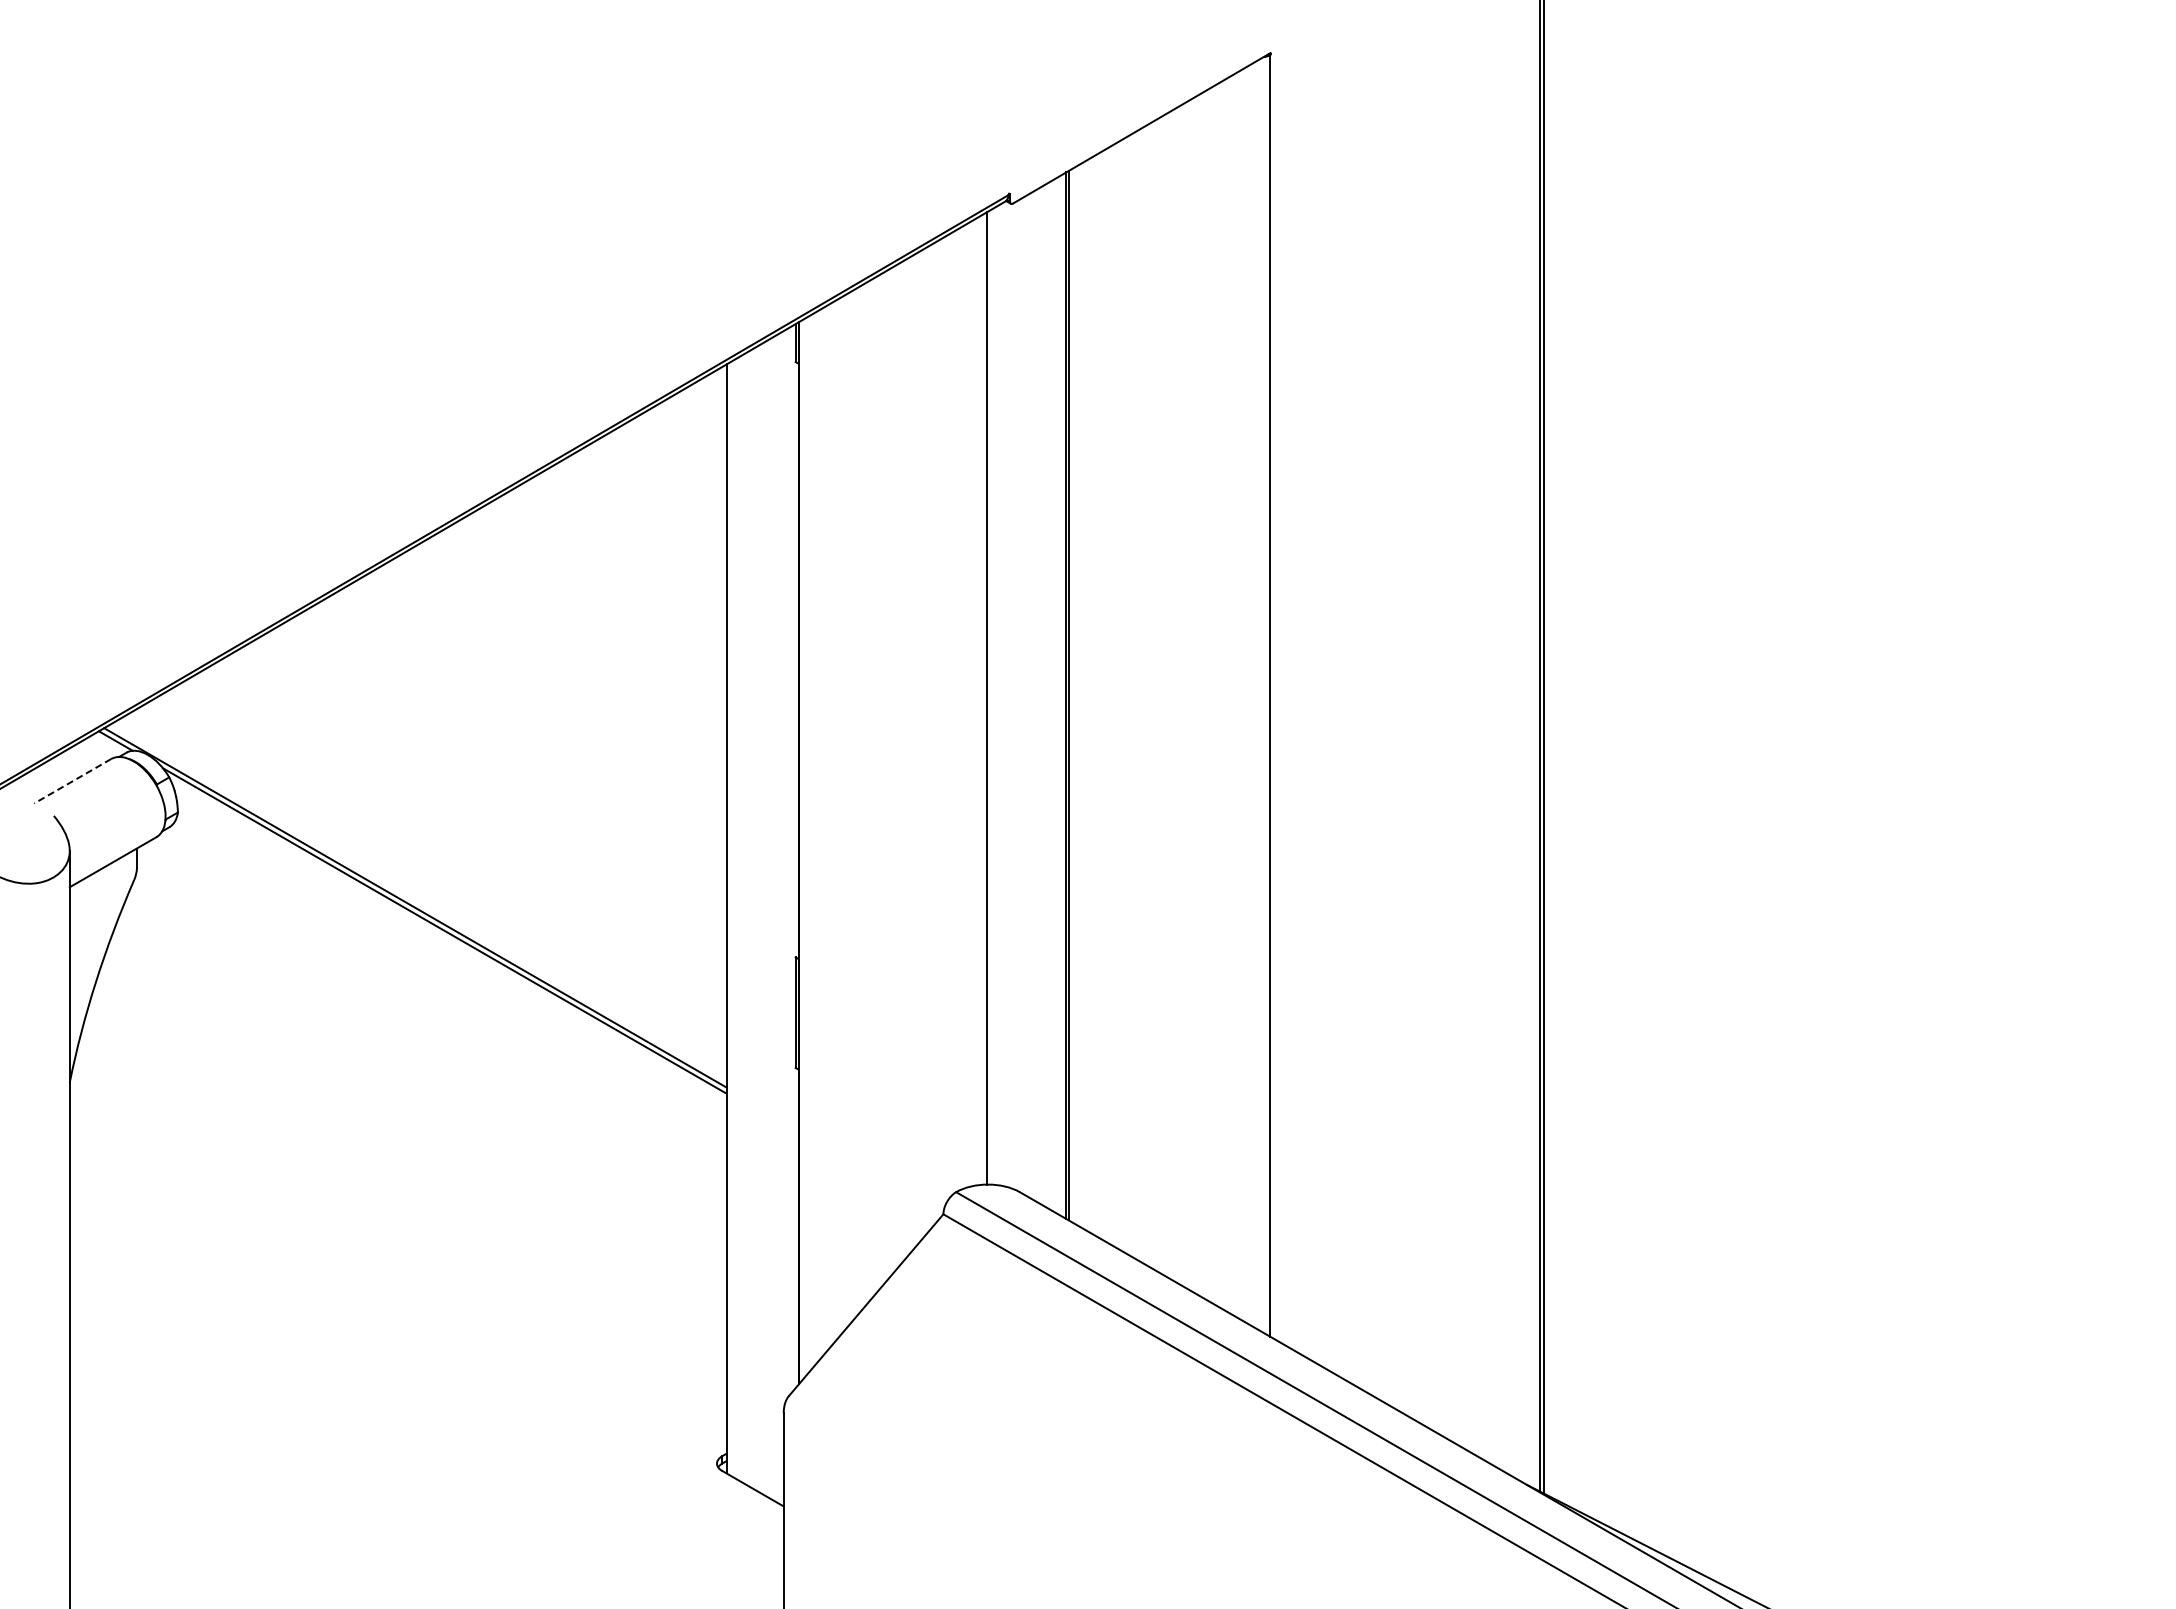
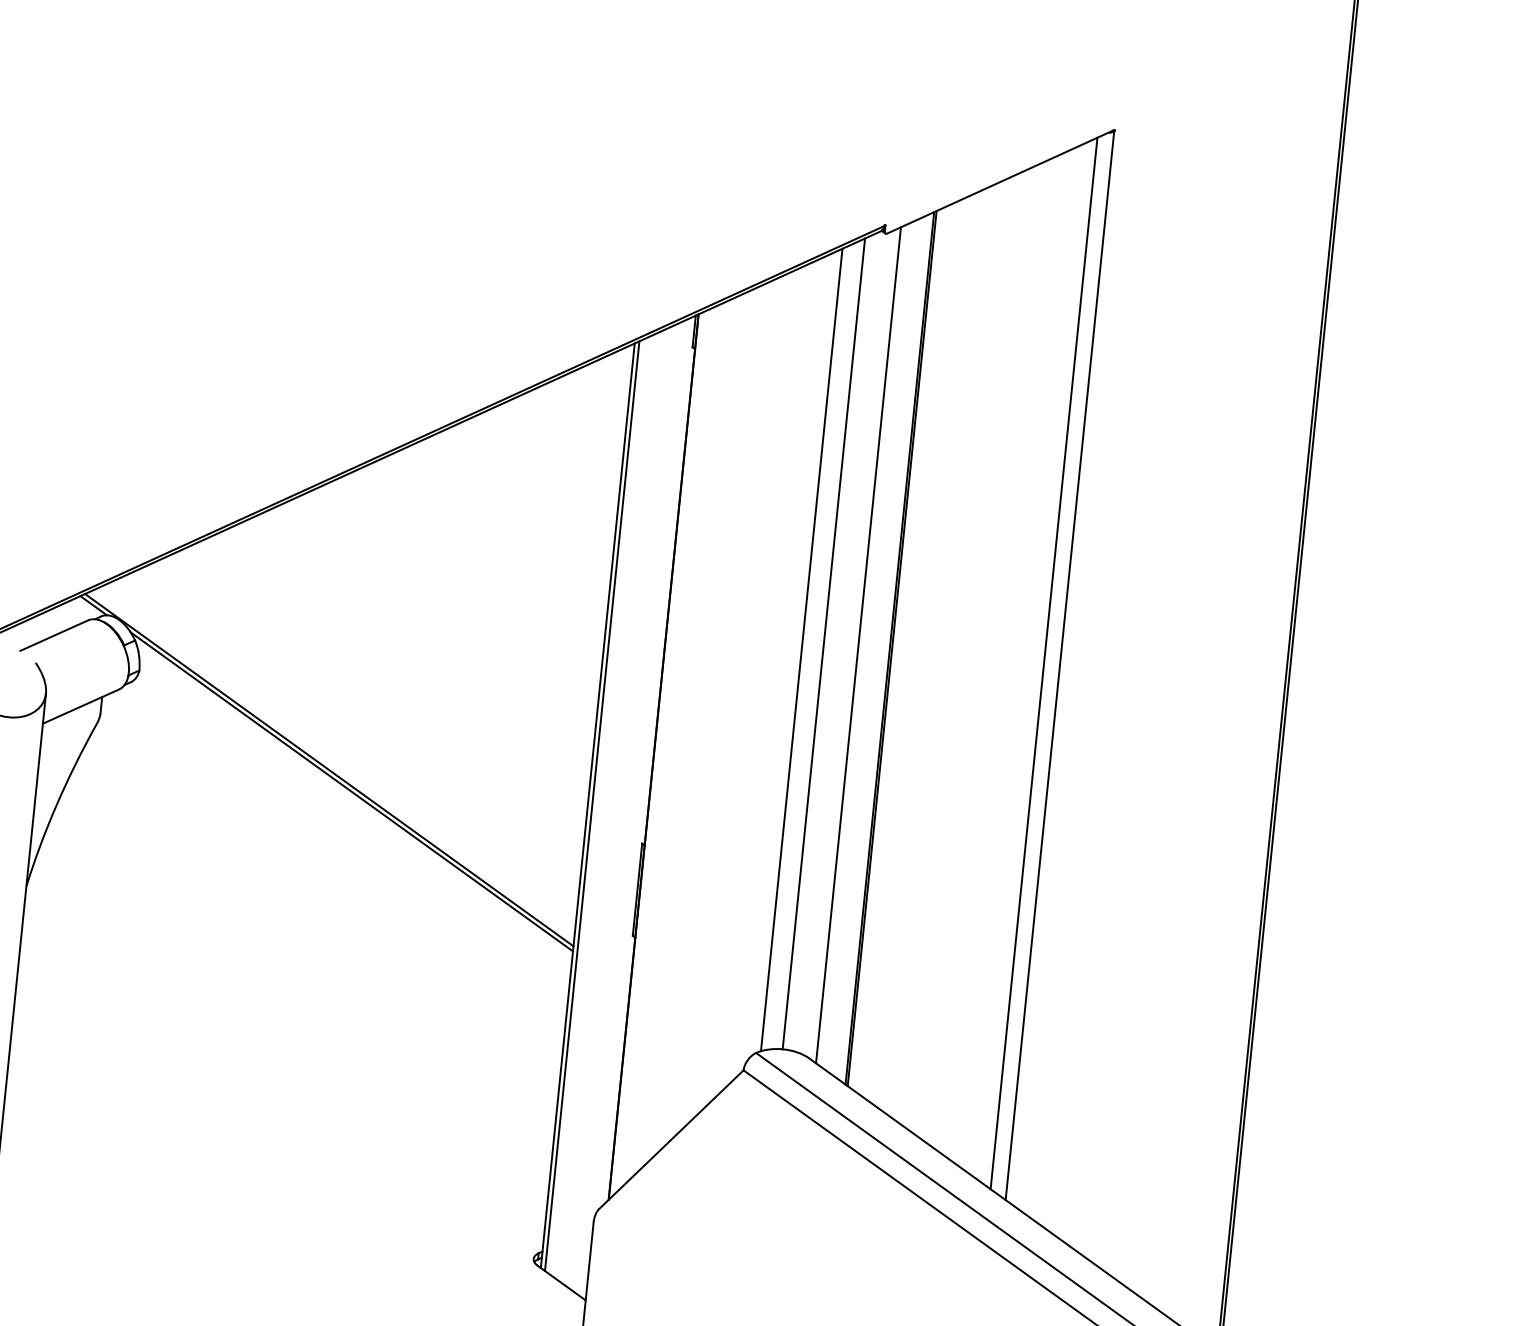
line: (1251, 694) -> (1044, 663), added
line: (1028, 695) -> (858, 645), added
line: (961, 708) -> (801, 650), added
line: (72, 781) -> (54, 635), dashed -> solid
line: (731, 918) -> (591, 805), added

